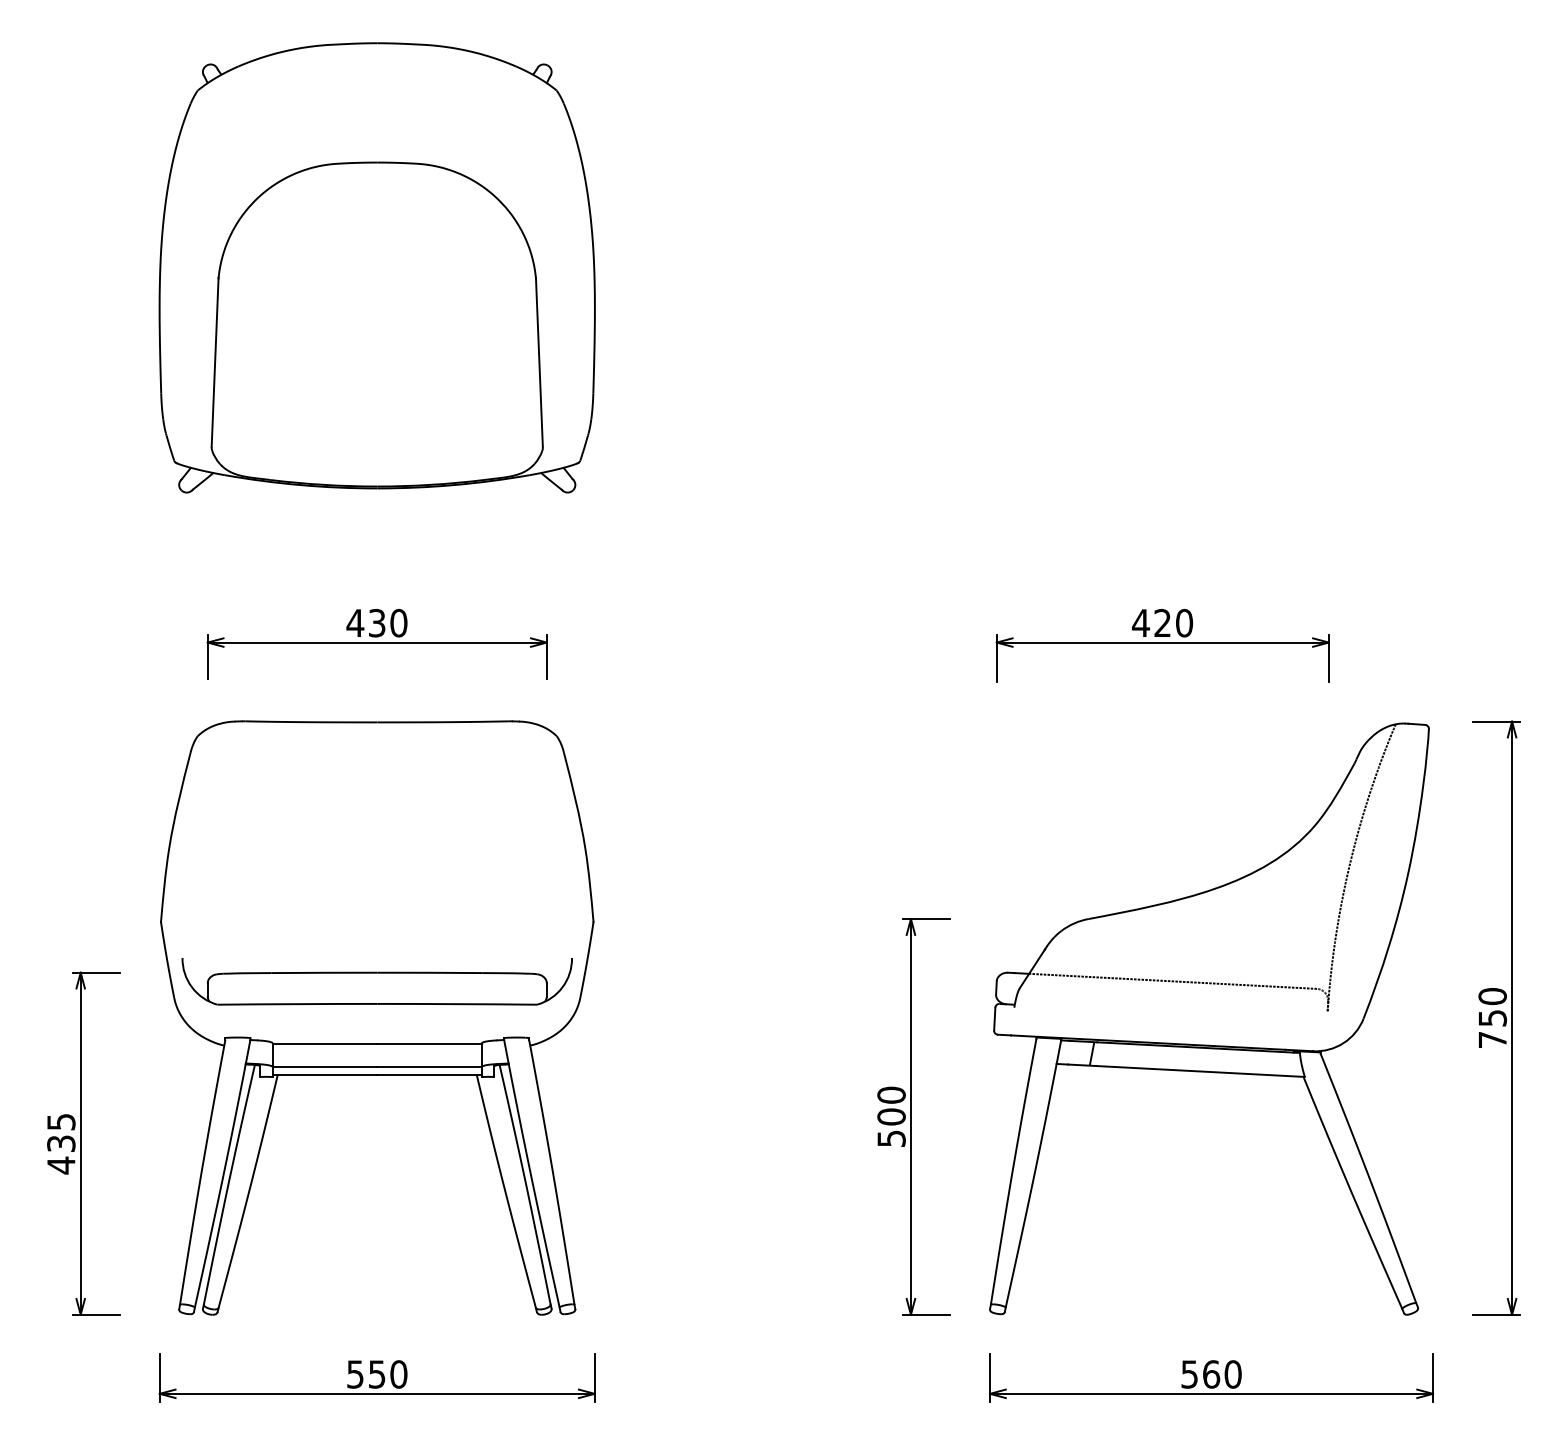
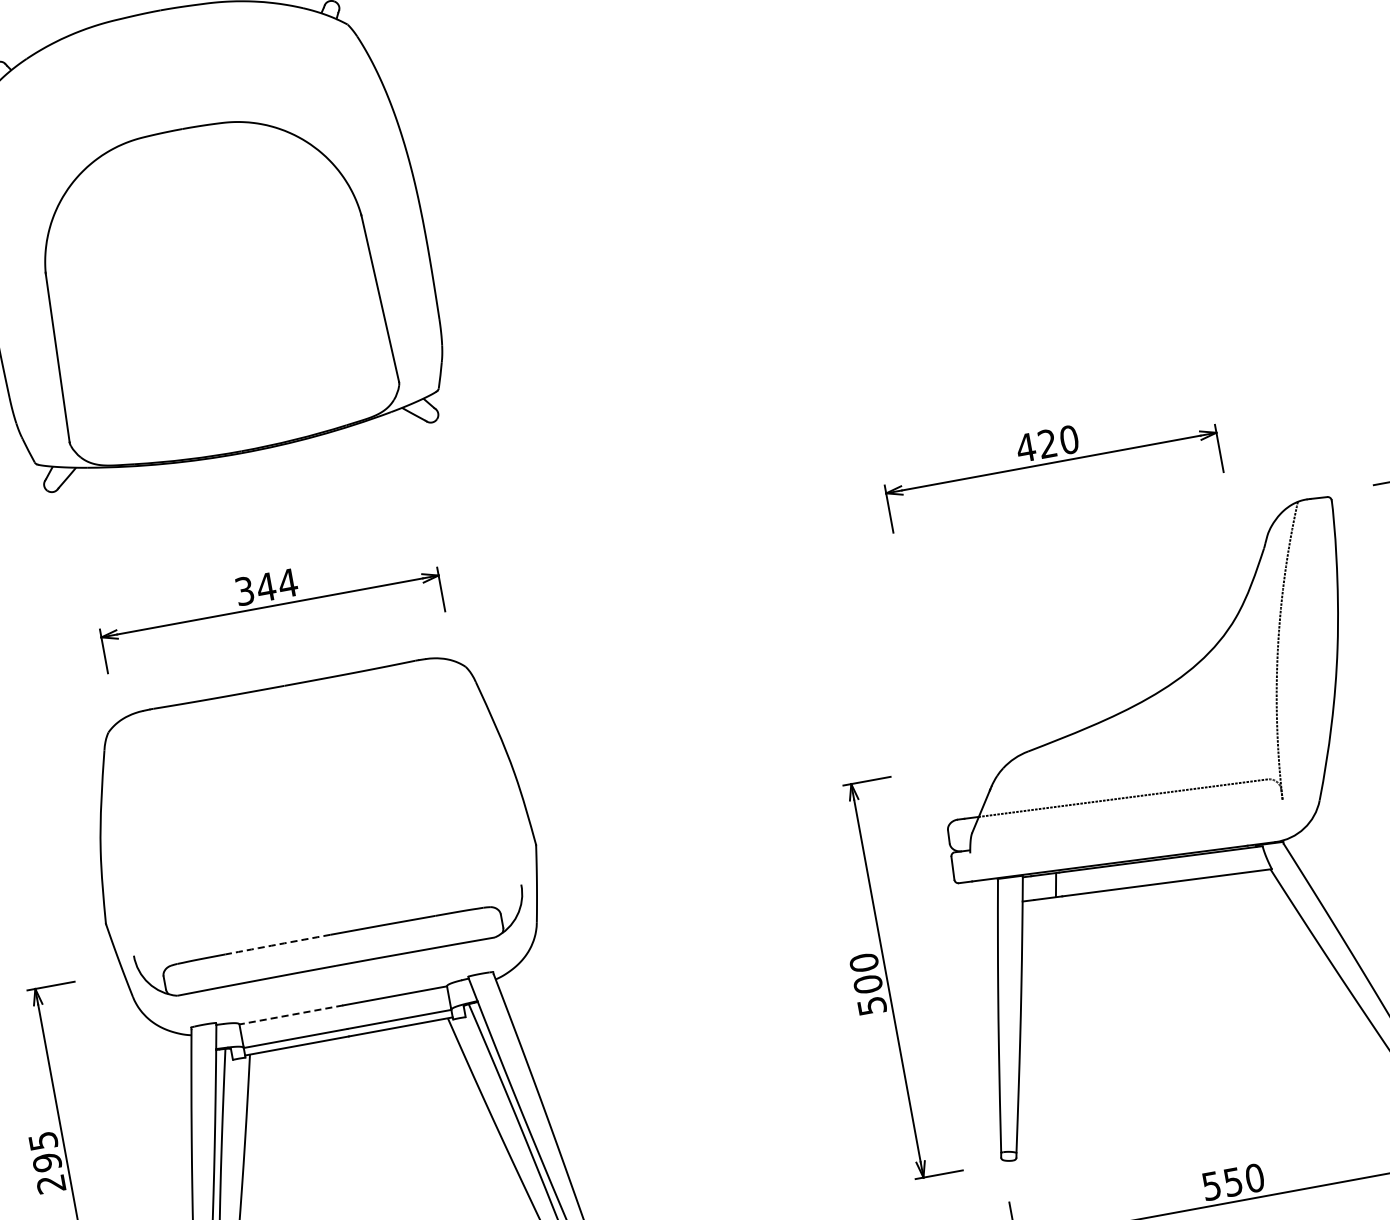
text: (376, 622) -> (265, 586), 430 -> 344
arc: (324, 972) -> (277, 944), solid -> dashed
line: (324, 1043) -> (290, 1014), solid -> dashed
text: (61, 1154) -> (49, 1173), 435 -> 295
text: (1211, 1374) -> (1233, 1182), 560 -> 550

